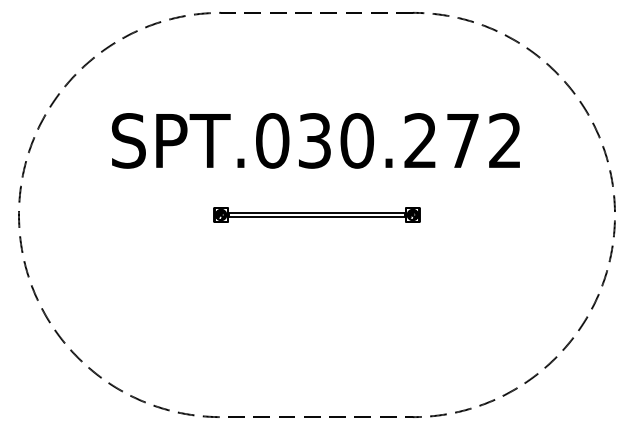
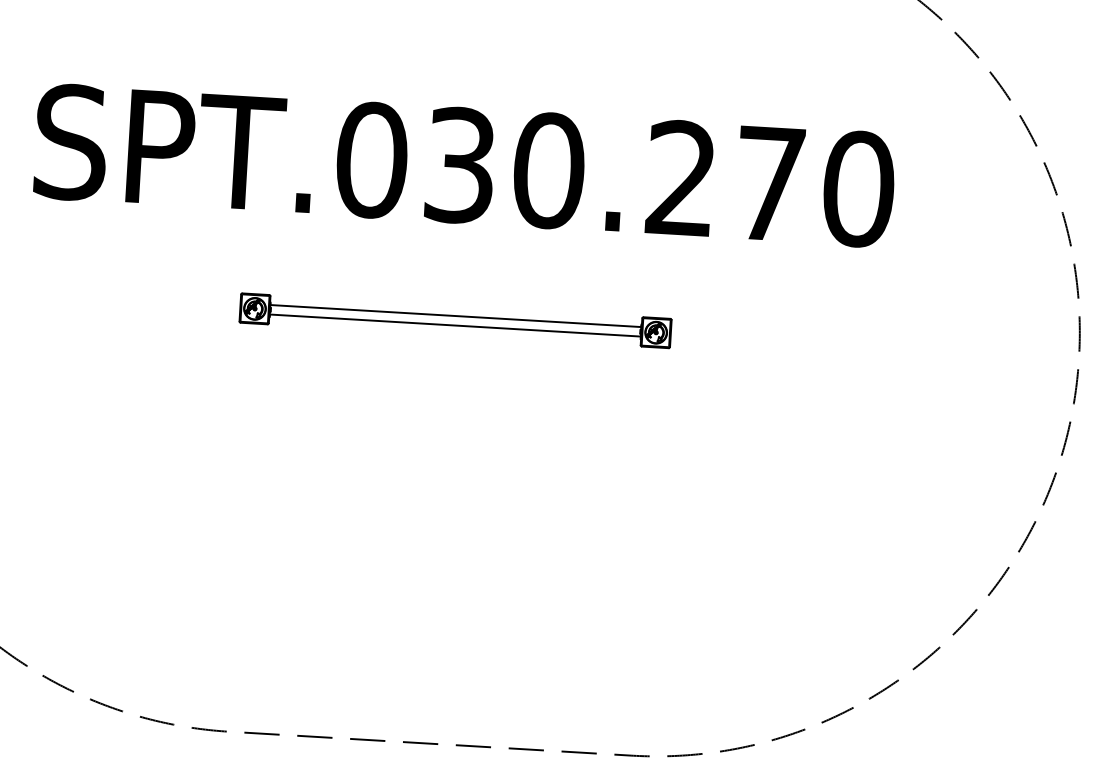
text: (505, 140) -> (859, 188), SPT.030.272 -> SPT.030.270

